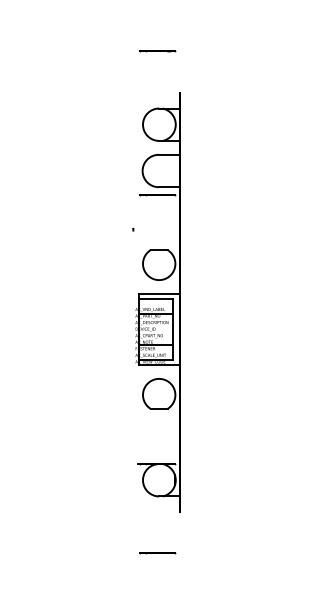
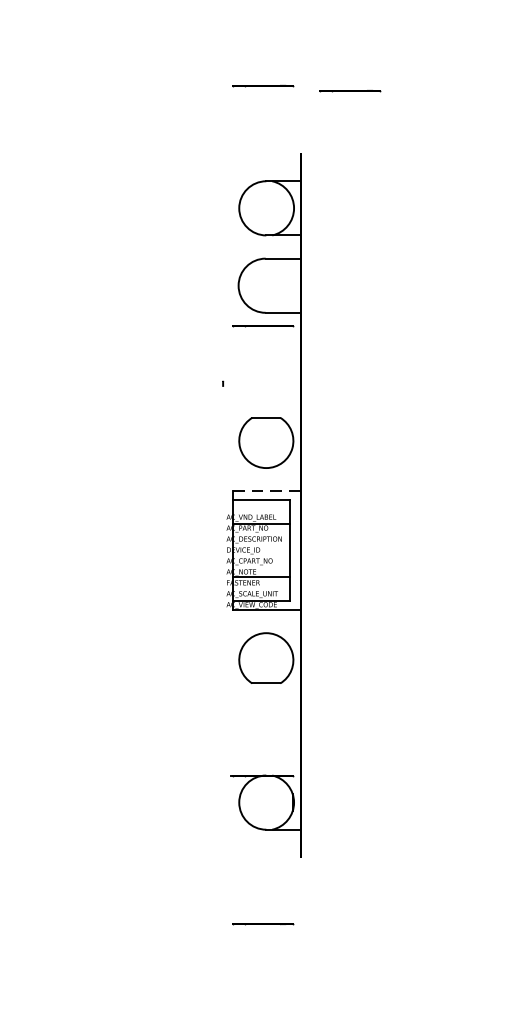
line: (209, 54) -> (350, 90), added
line: (160, 294) -> (268, 492), solid -> dashed

